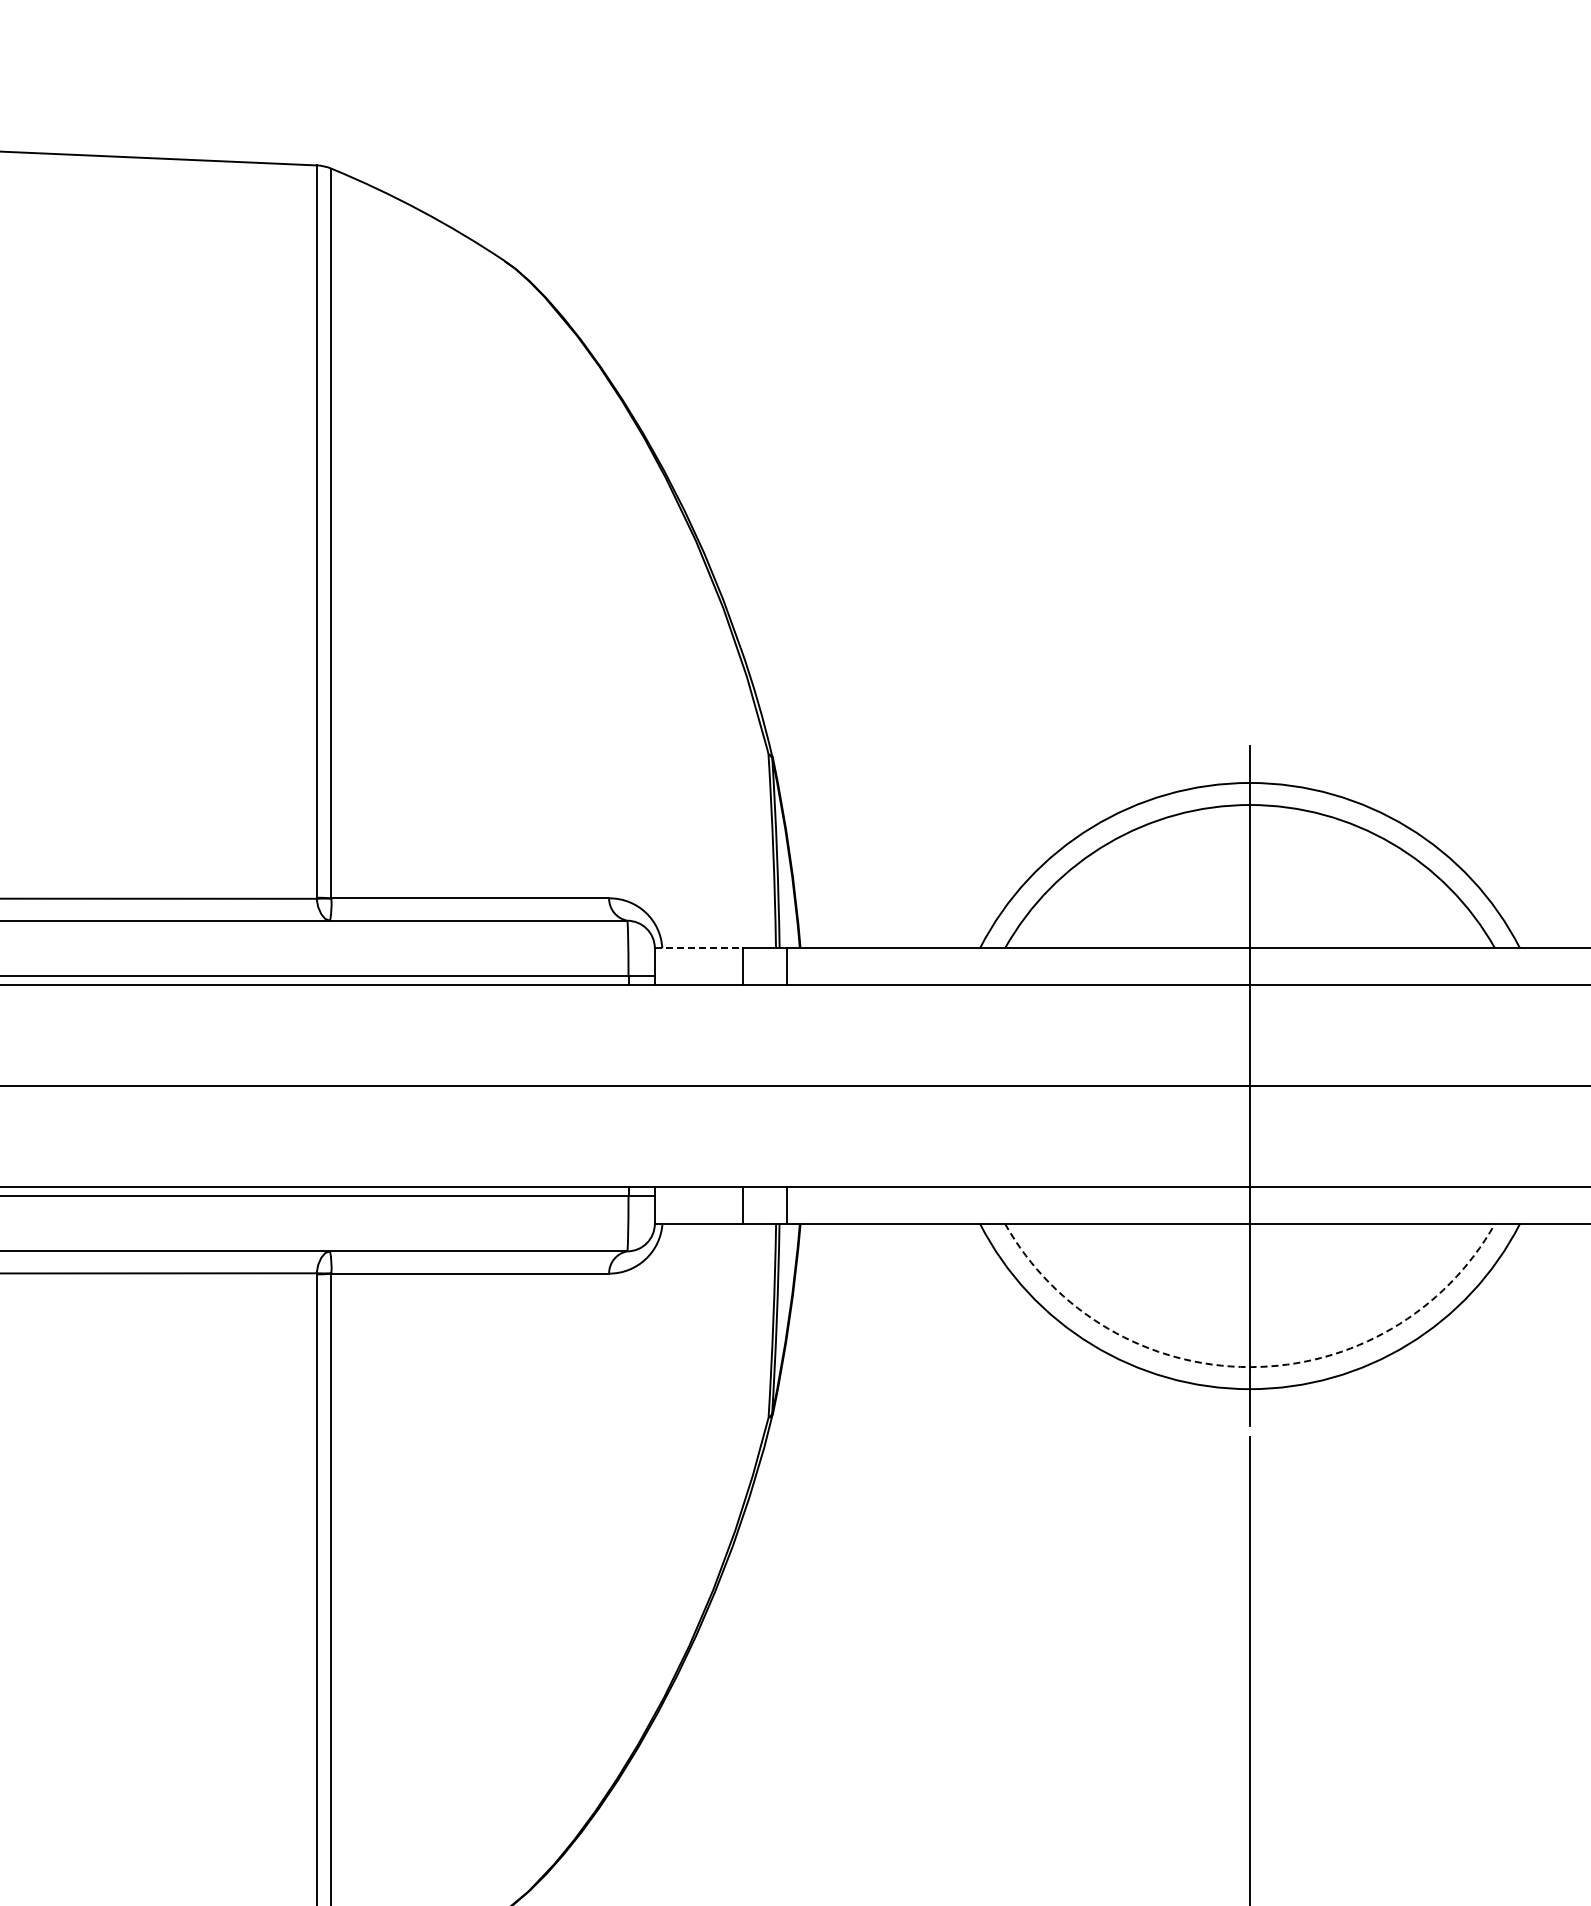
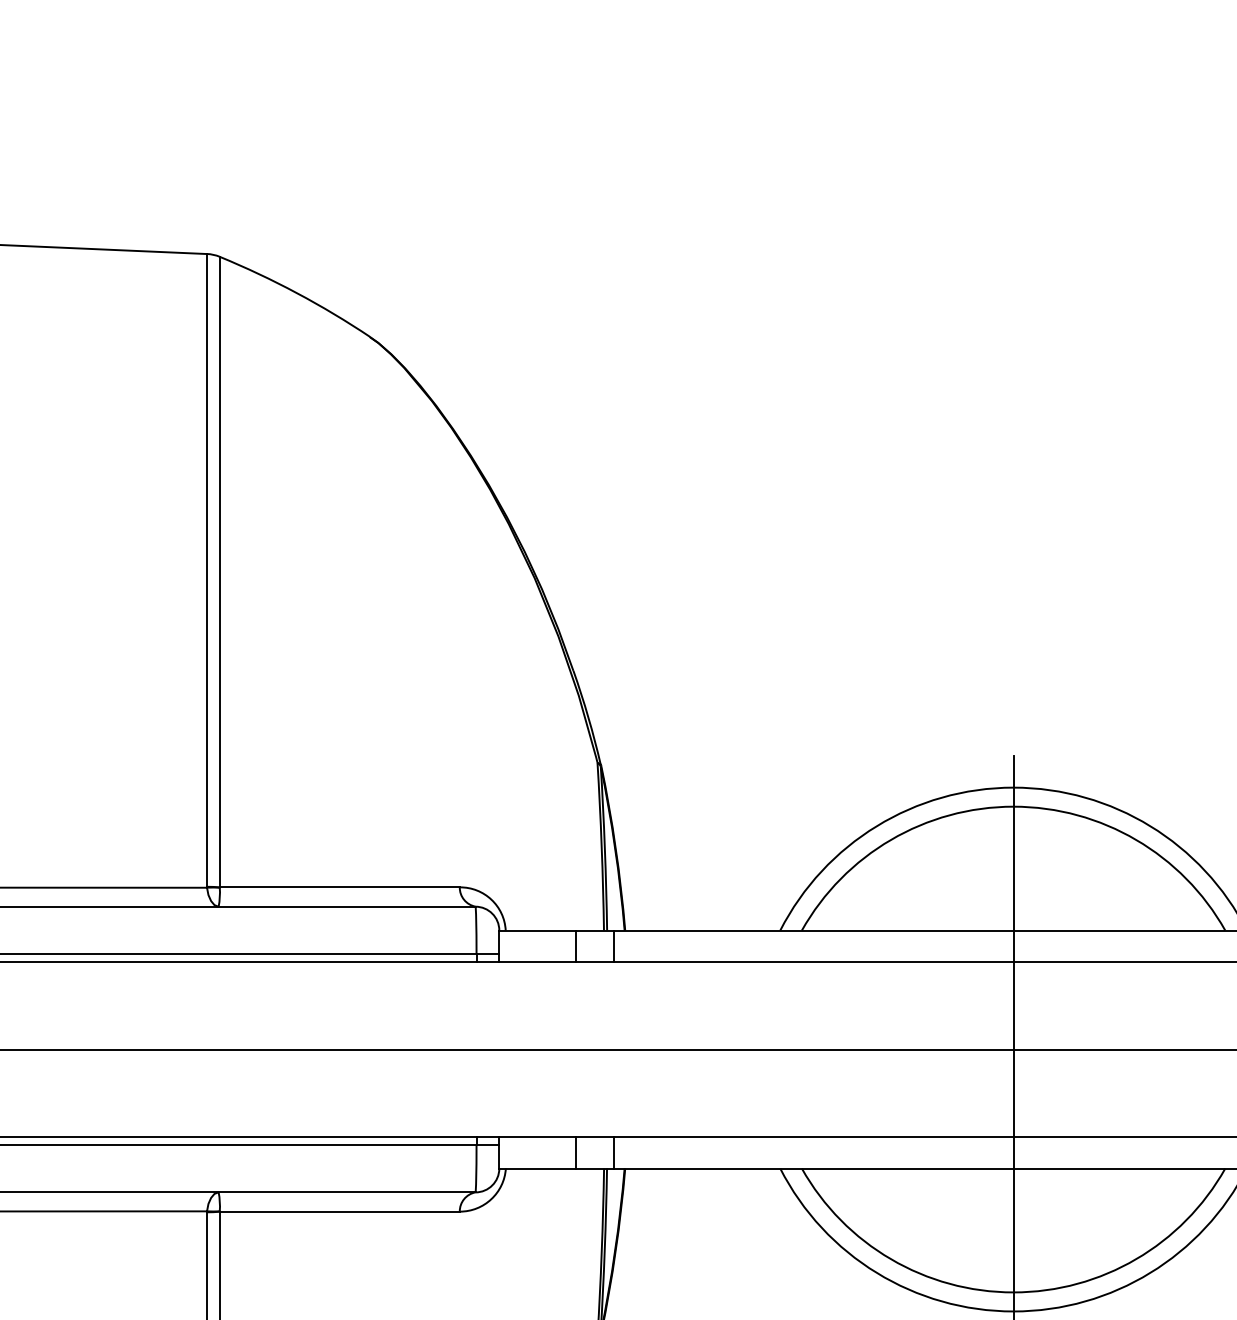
line: (699, 948) -> (537, 930), dashed -> solid
arc: (1250, 1367) -> (1014, 1292), dashed -> solid

